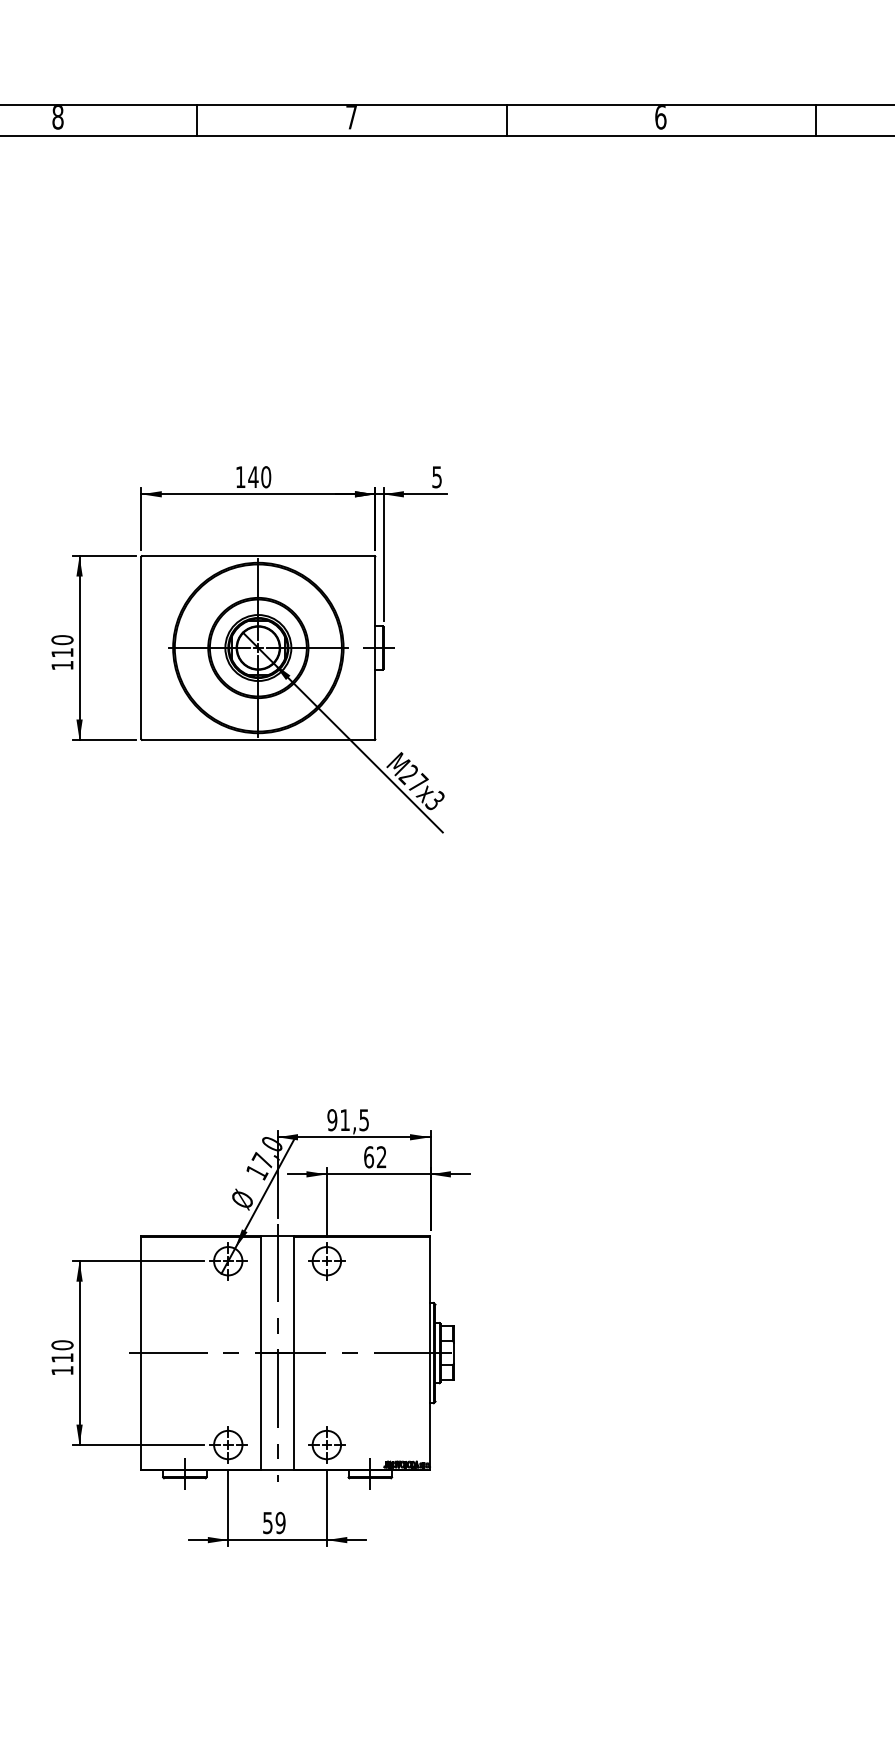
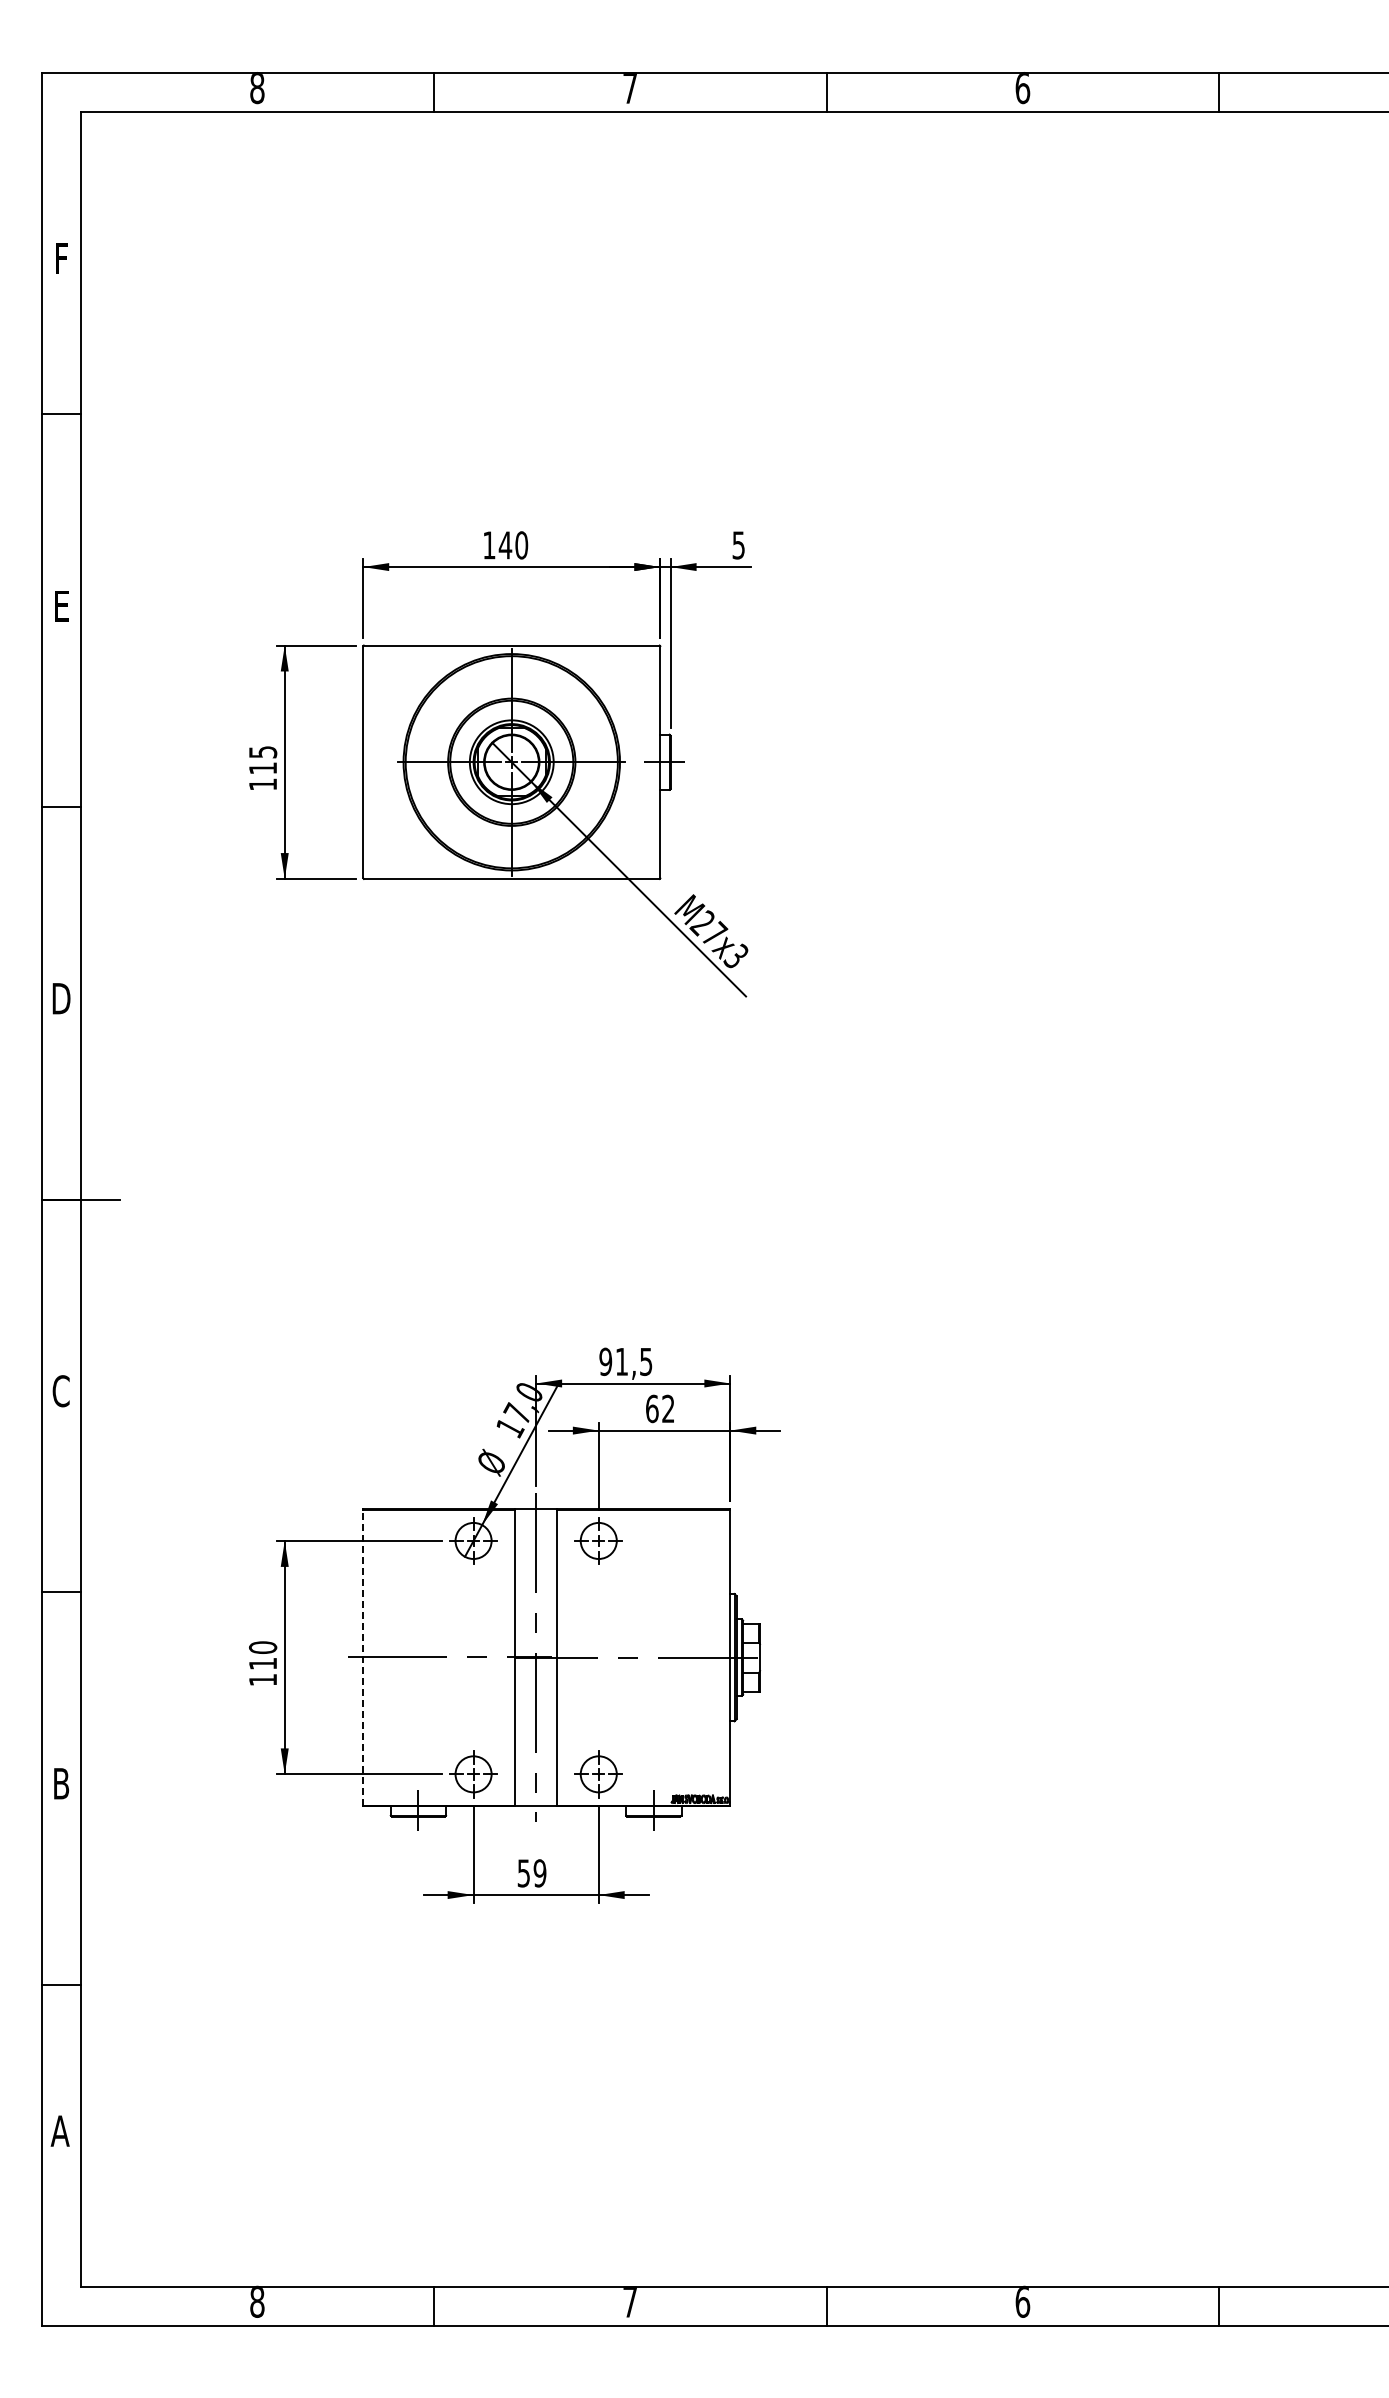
text: (62, 639) -> (263, 751), 110 -> 115
line: (141, 1353) -> (363, 1657), solid -> dashed

